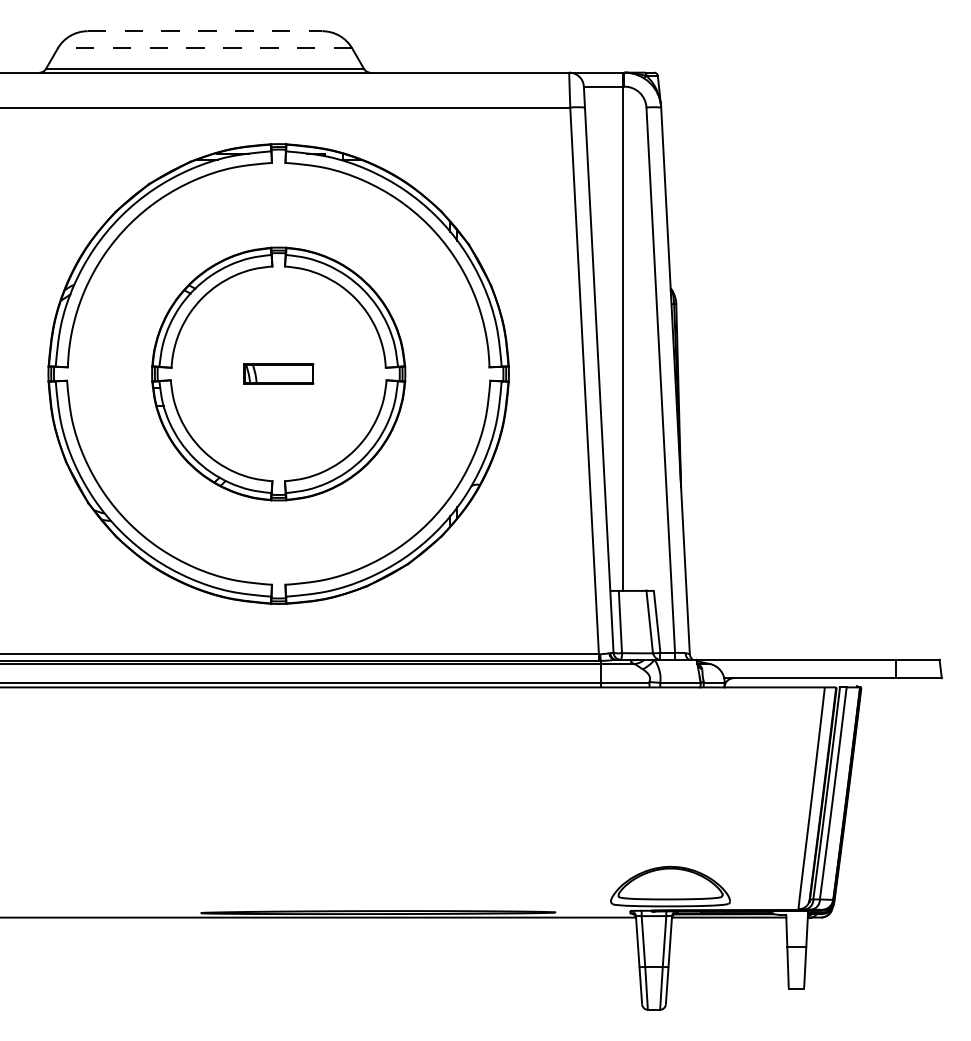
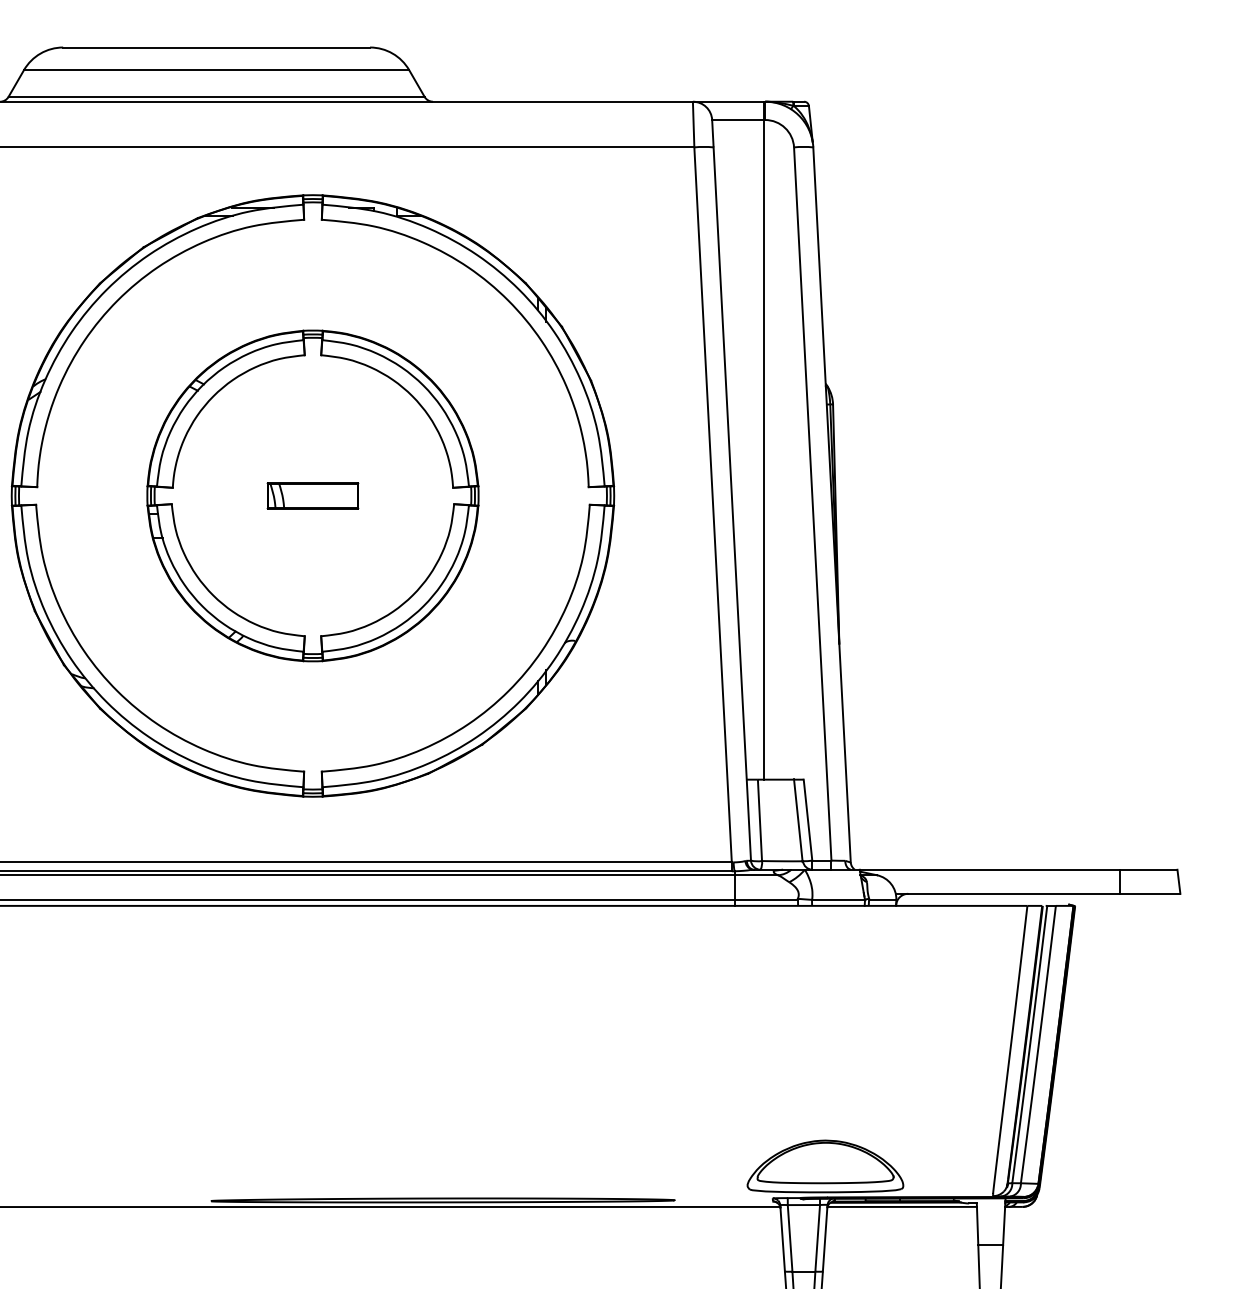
line: (205, 31) -> (217, 47), dashed -> solid
line: (204, 48) -> (215, 70), dashed -> solid

